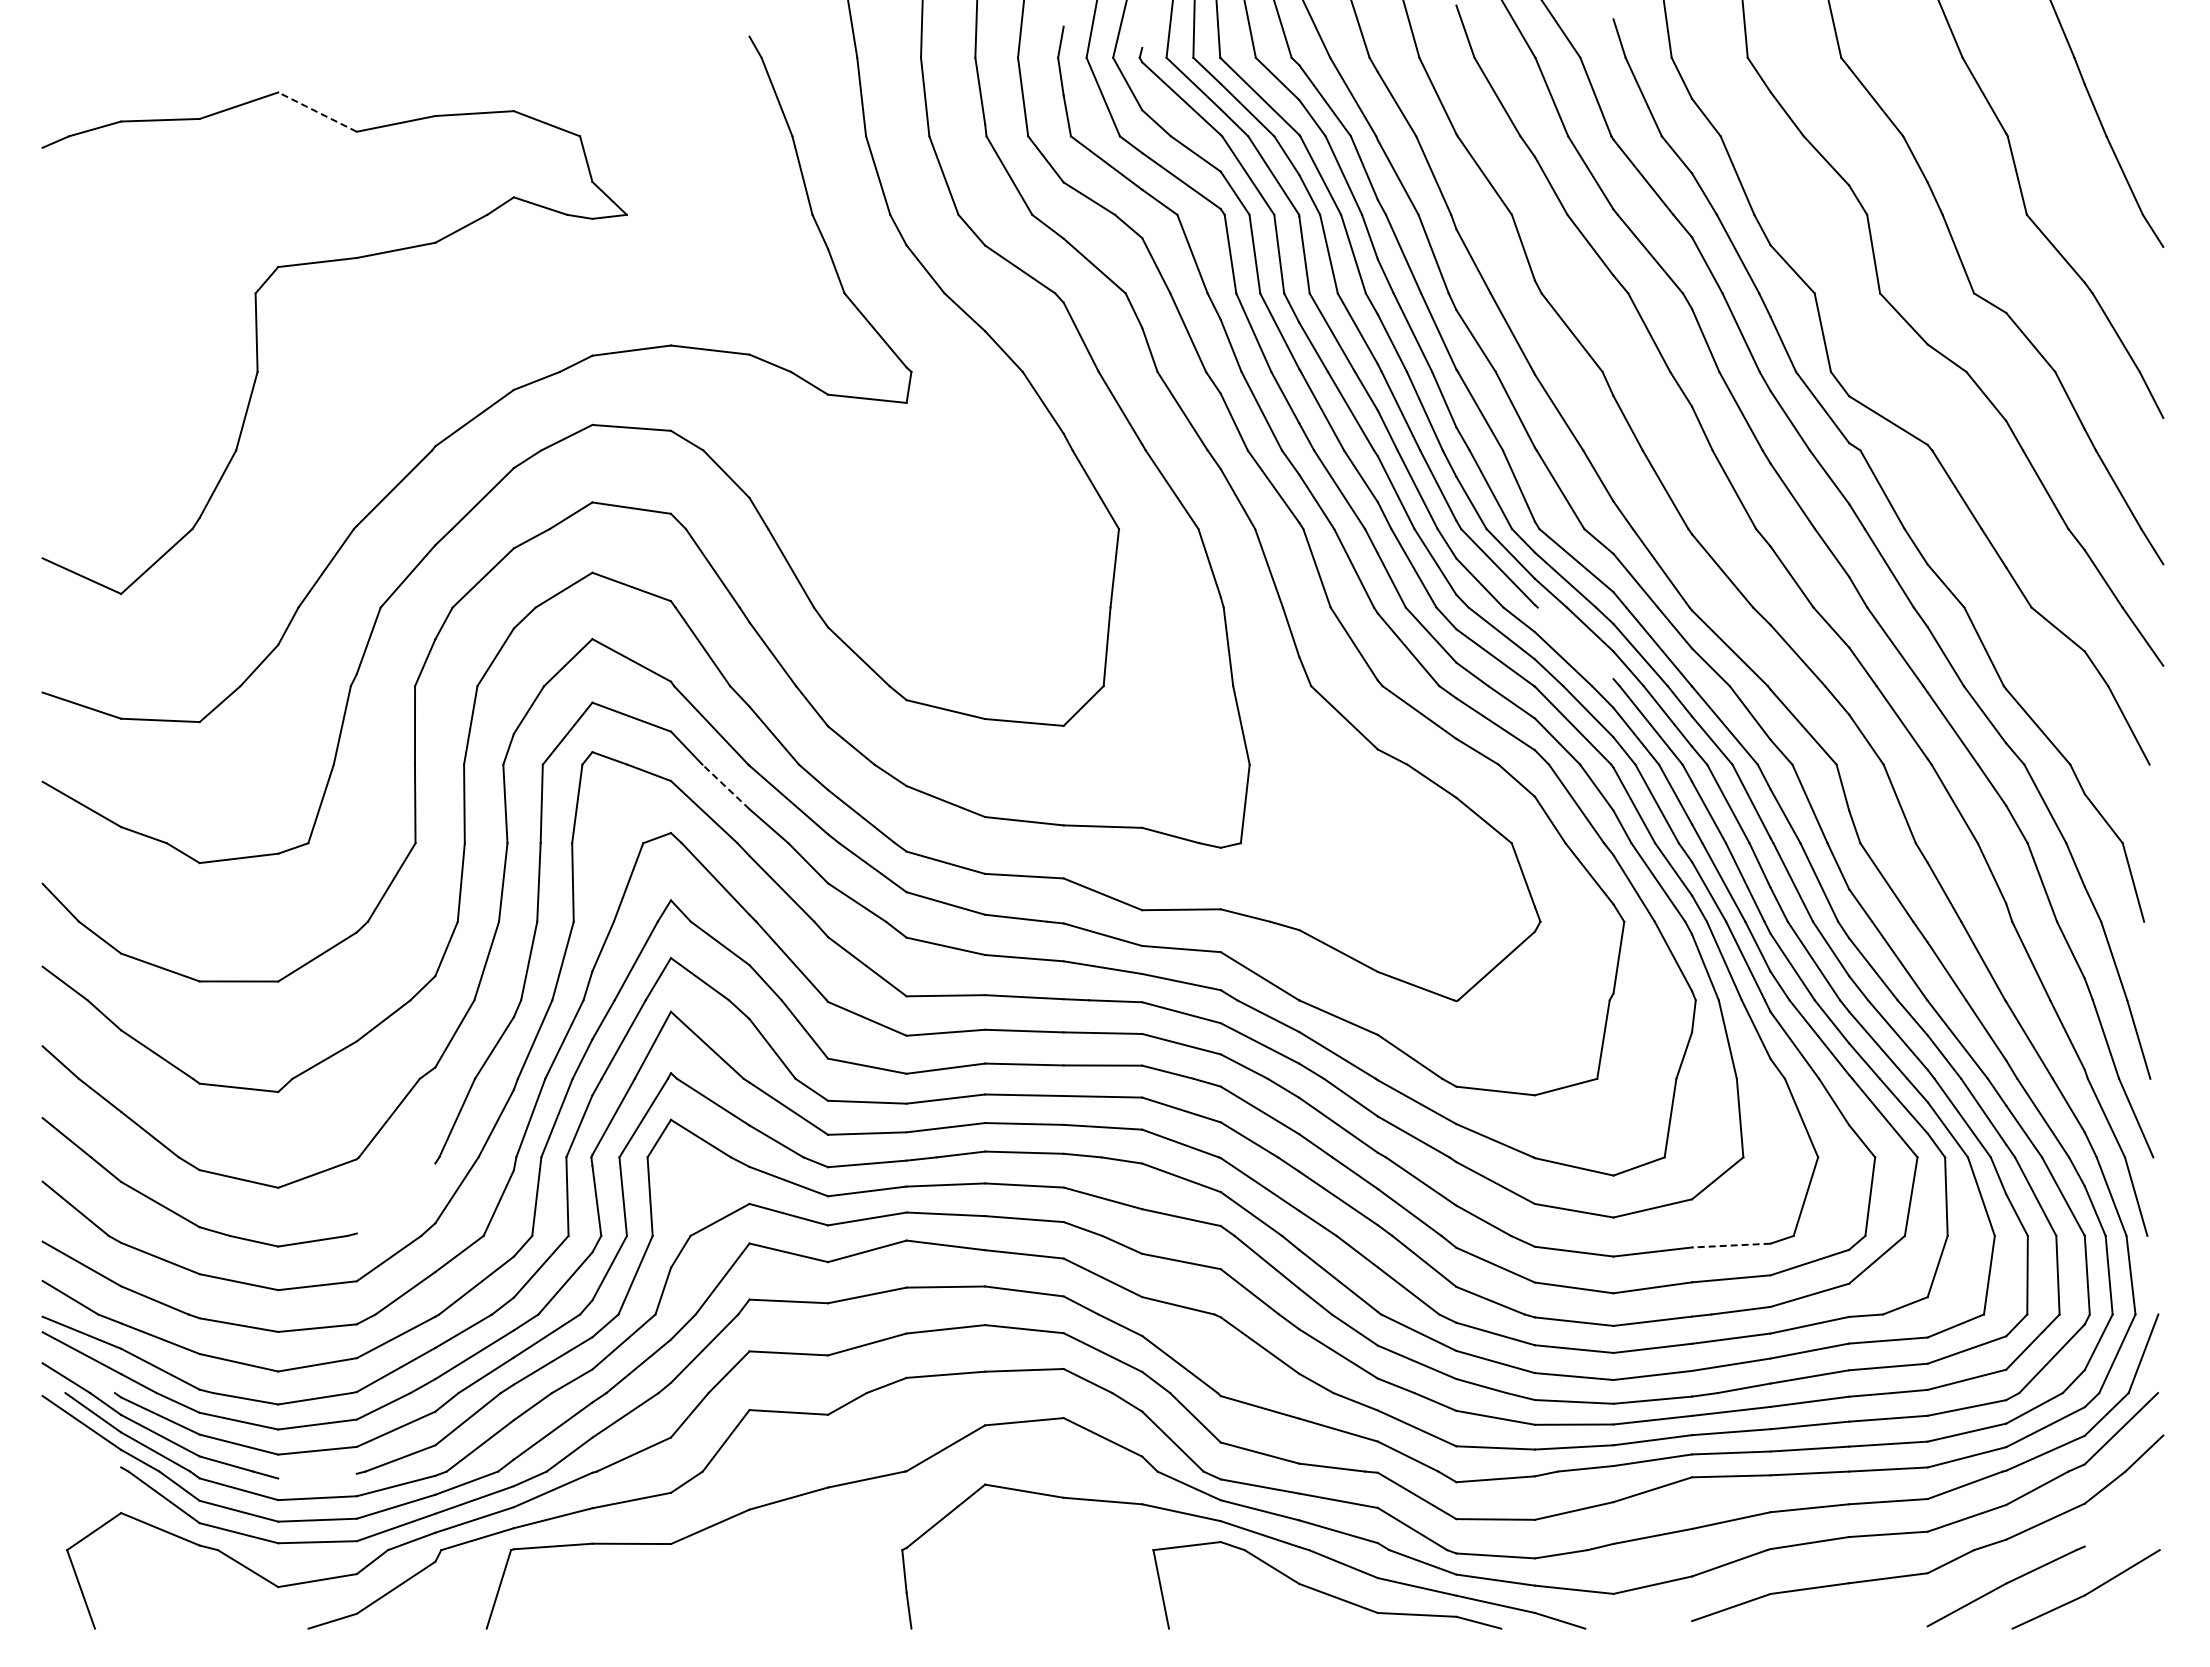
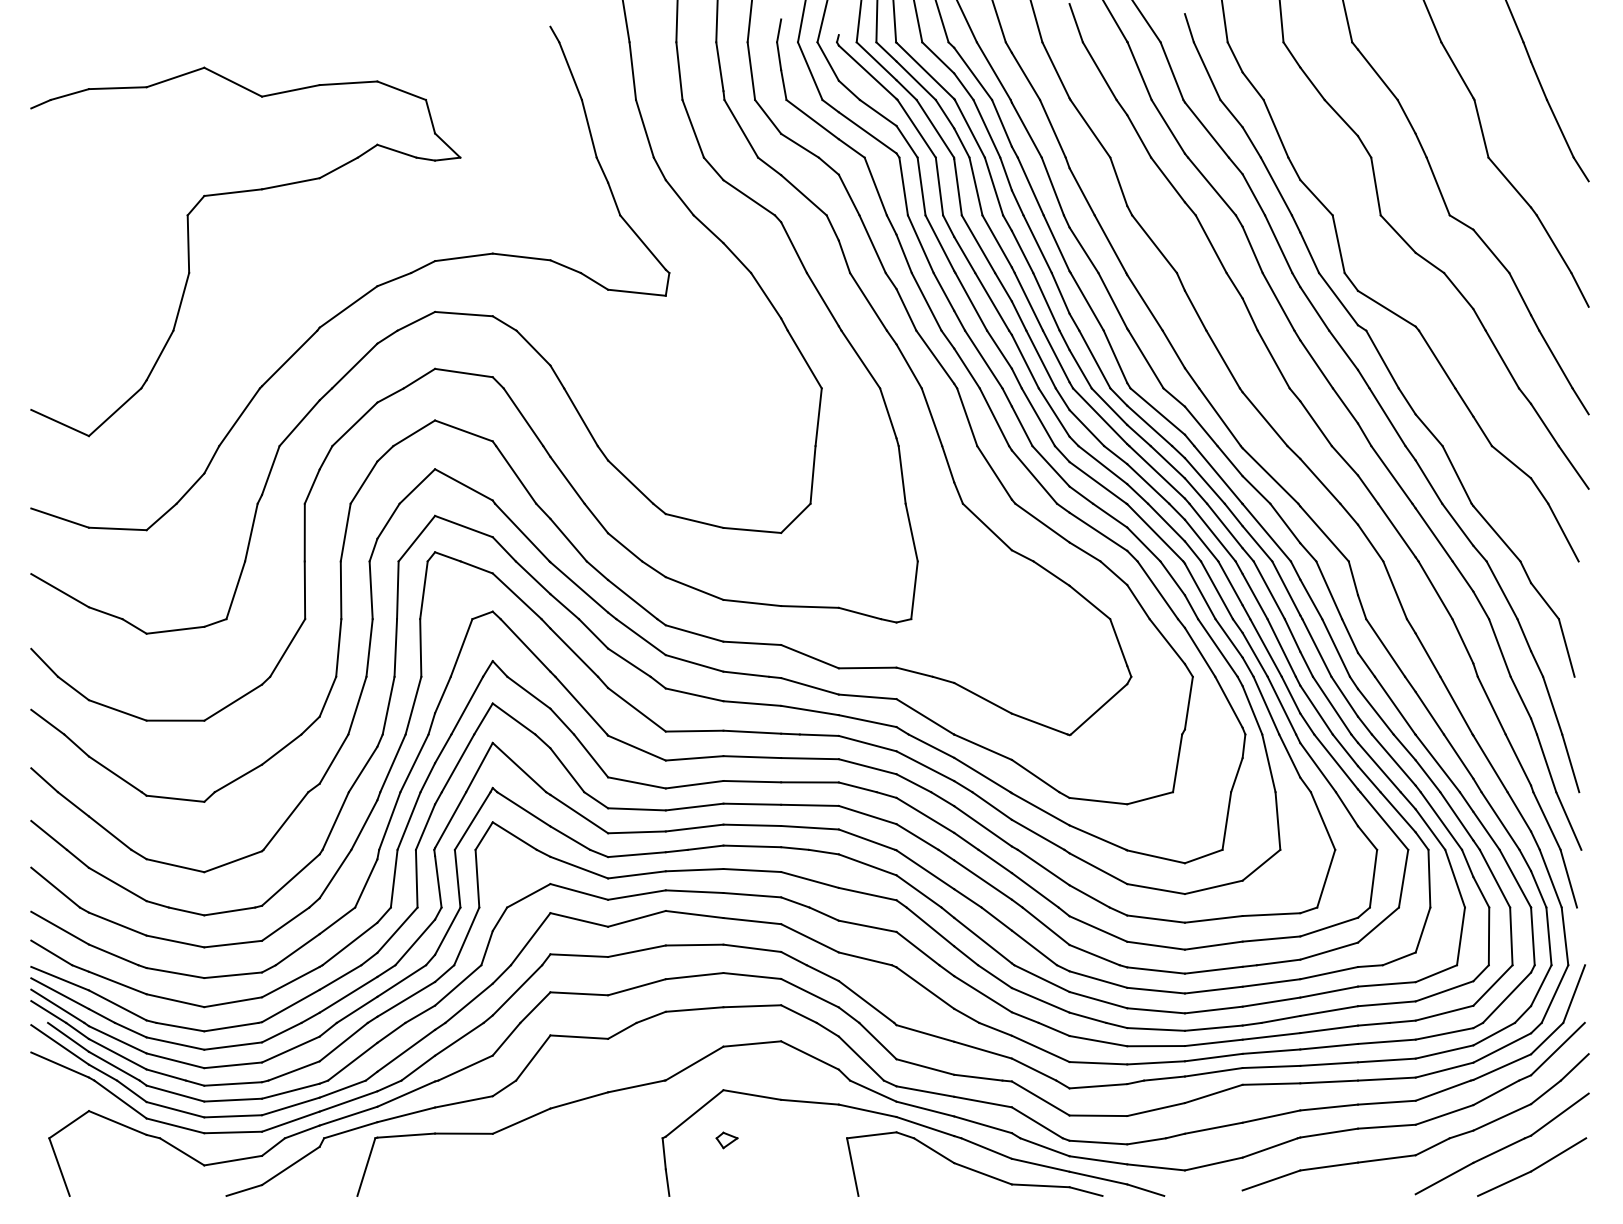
line: (317, 112) -> (233, 82), dashed -> solid
line: (1575, 643) -> (1157, 472), added
line: (725, 786) -> (532, 577), dashed -> solid
line: (395, 1198) -> (290, 880), added
line: (1730, 1245) -> (1270, 914), dashed -> solid
line: (78, 1370) -> (57, 1006), added
line: (81, 1450) -> (59, 1065), added
line: (317, 1475) -> (233, 1083), added
line: (2123, 1517) -> (1559, 1114), added
part: (989, 1552) -> (726, 1140), added

